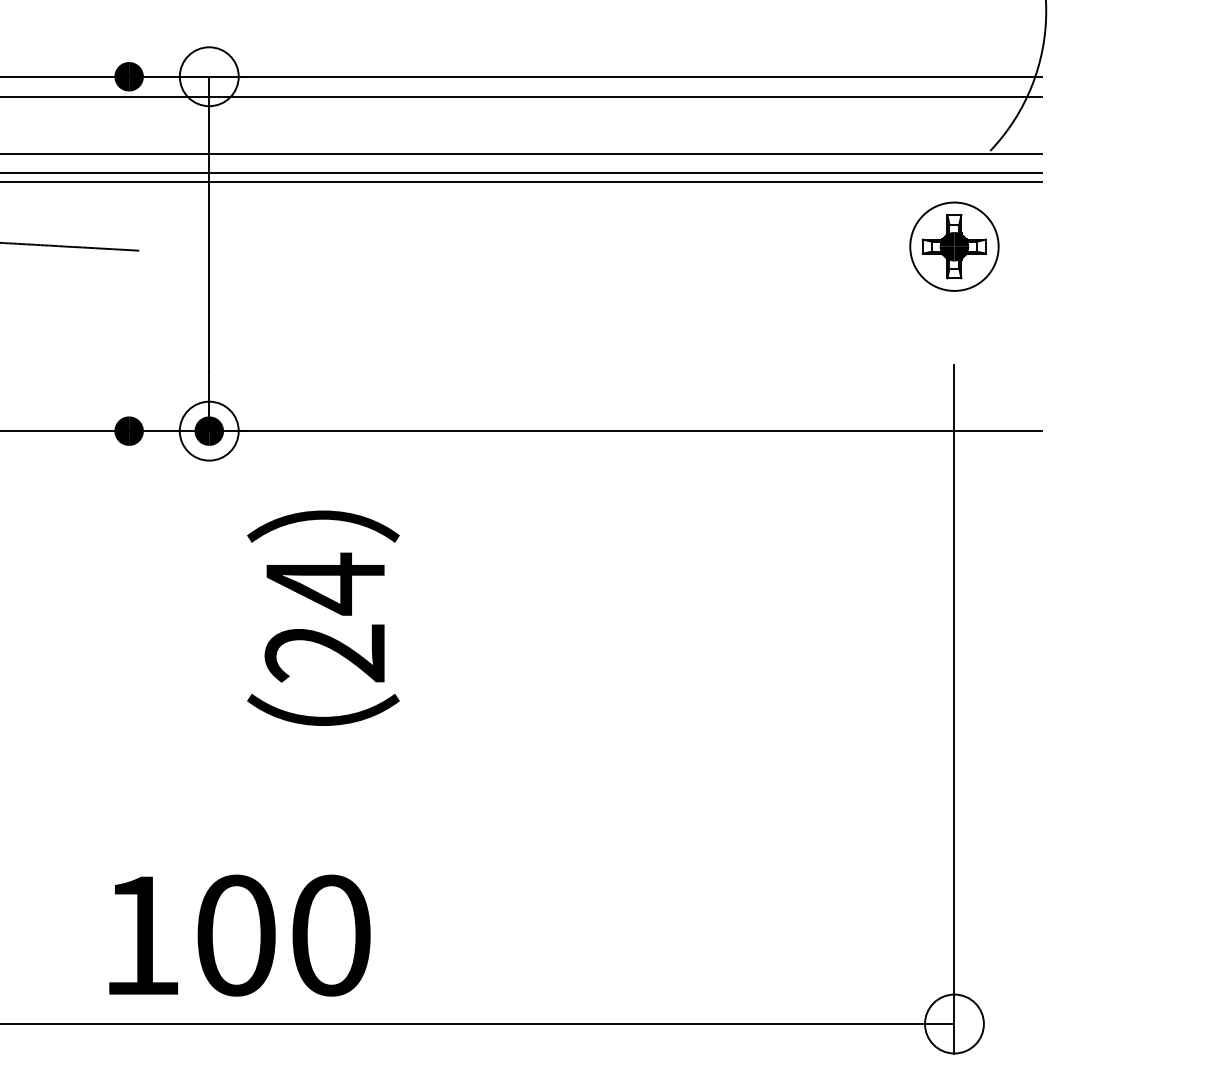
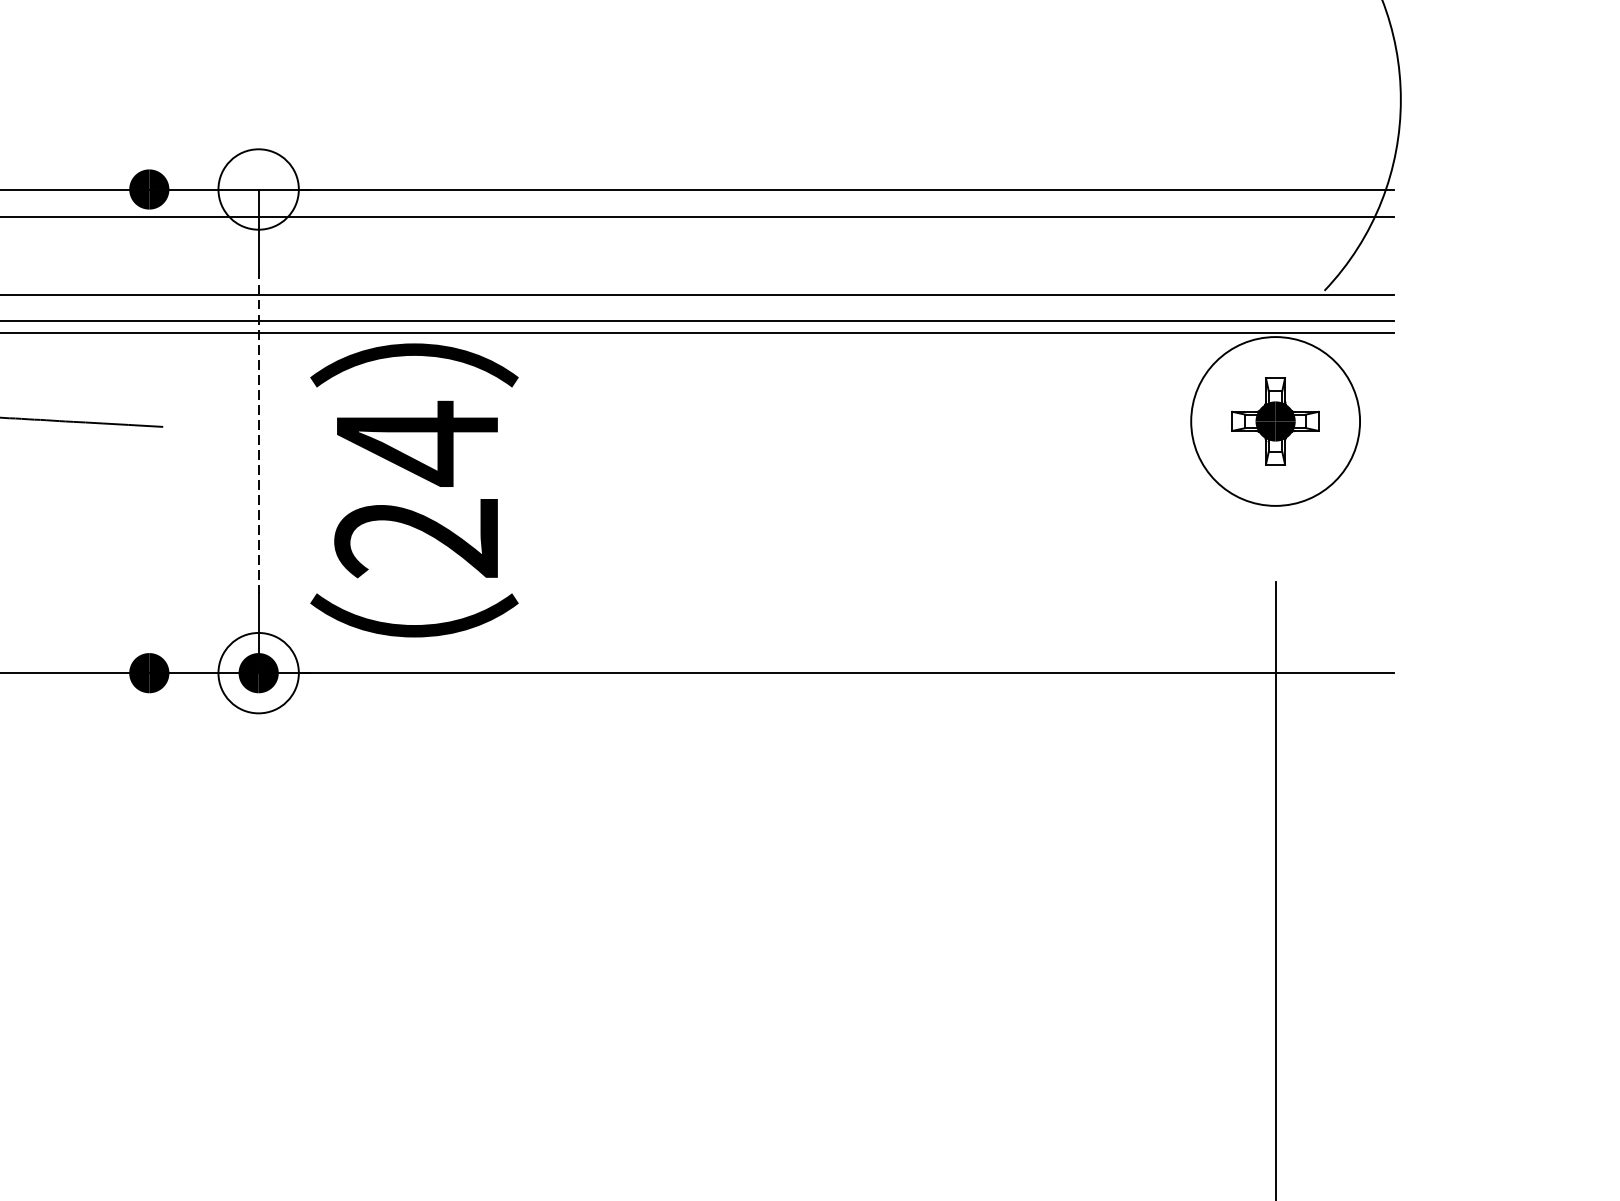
circle: (954, 246) -> (1275, 421), size x1.4
line: (209, 254) -> (258, 432), solid -> dashed
text: (323, 617) -> (414, 489), moved

